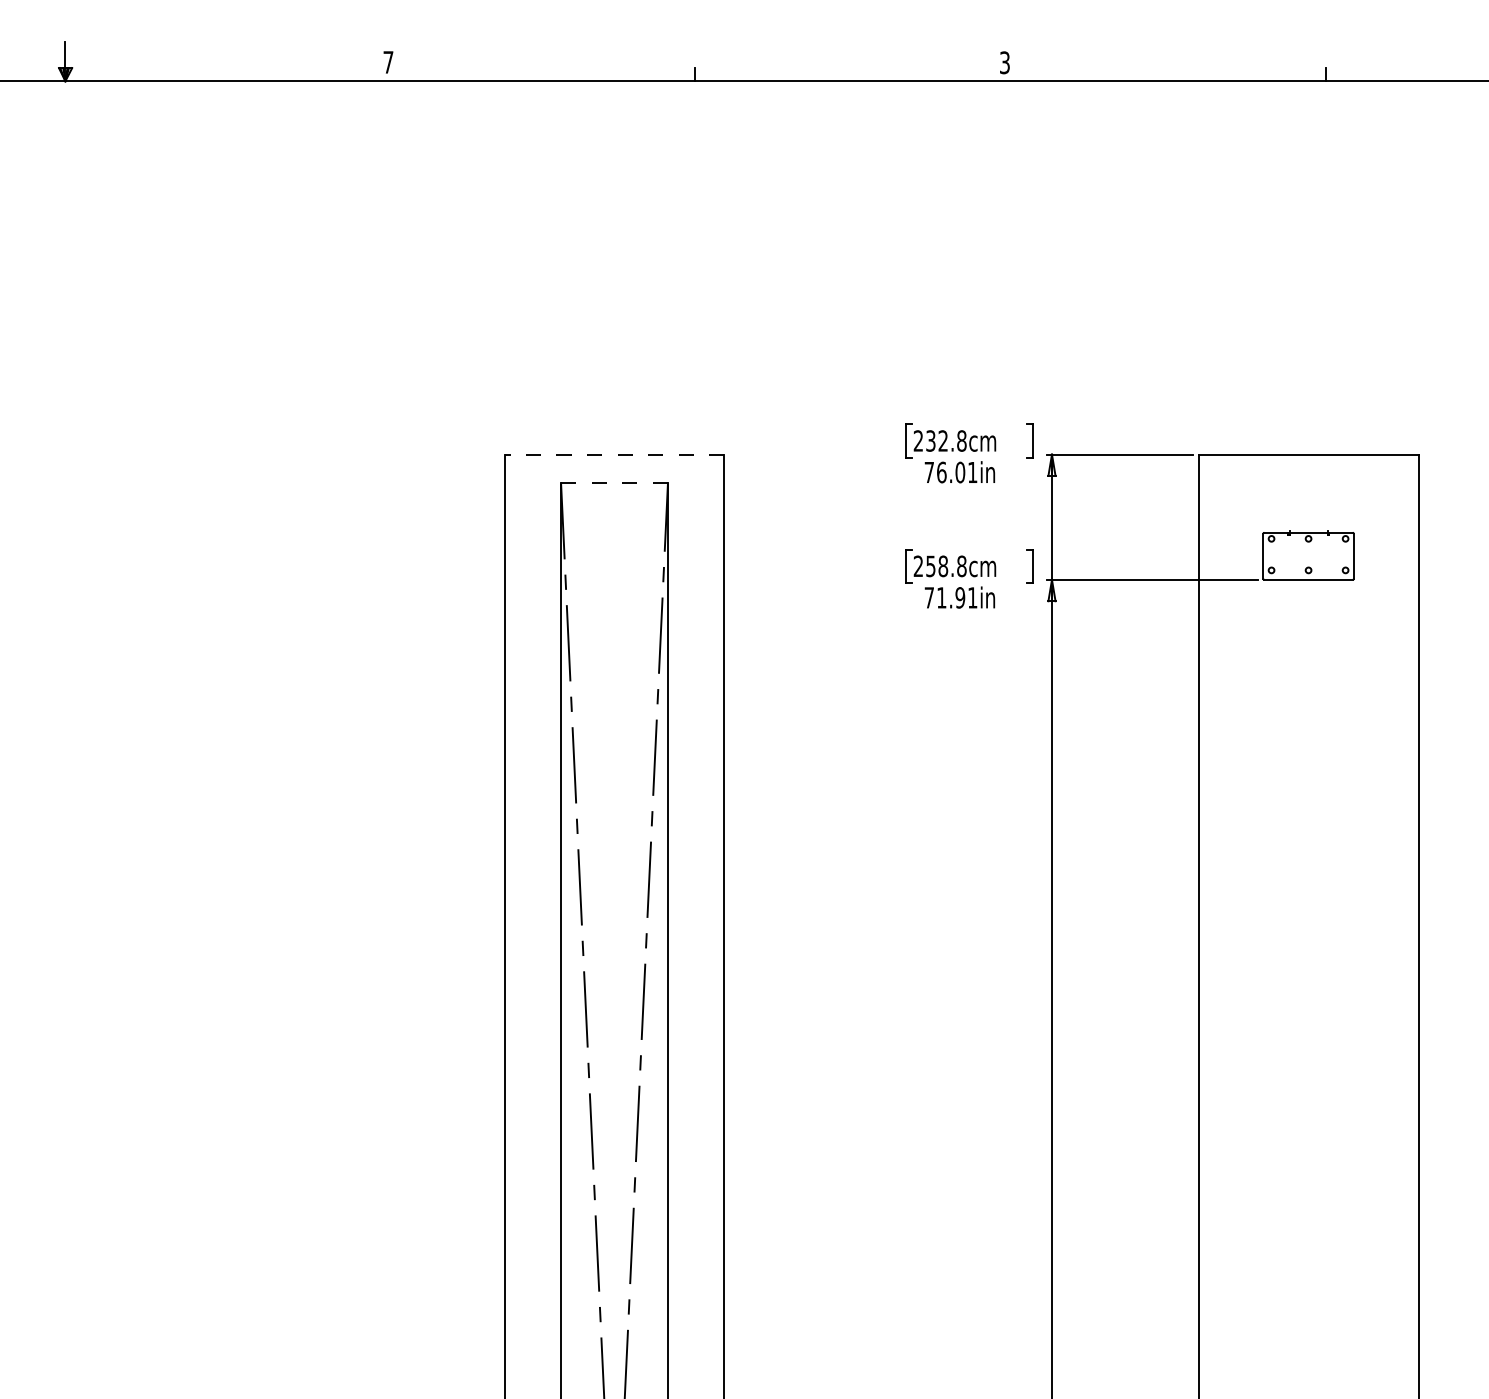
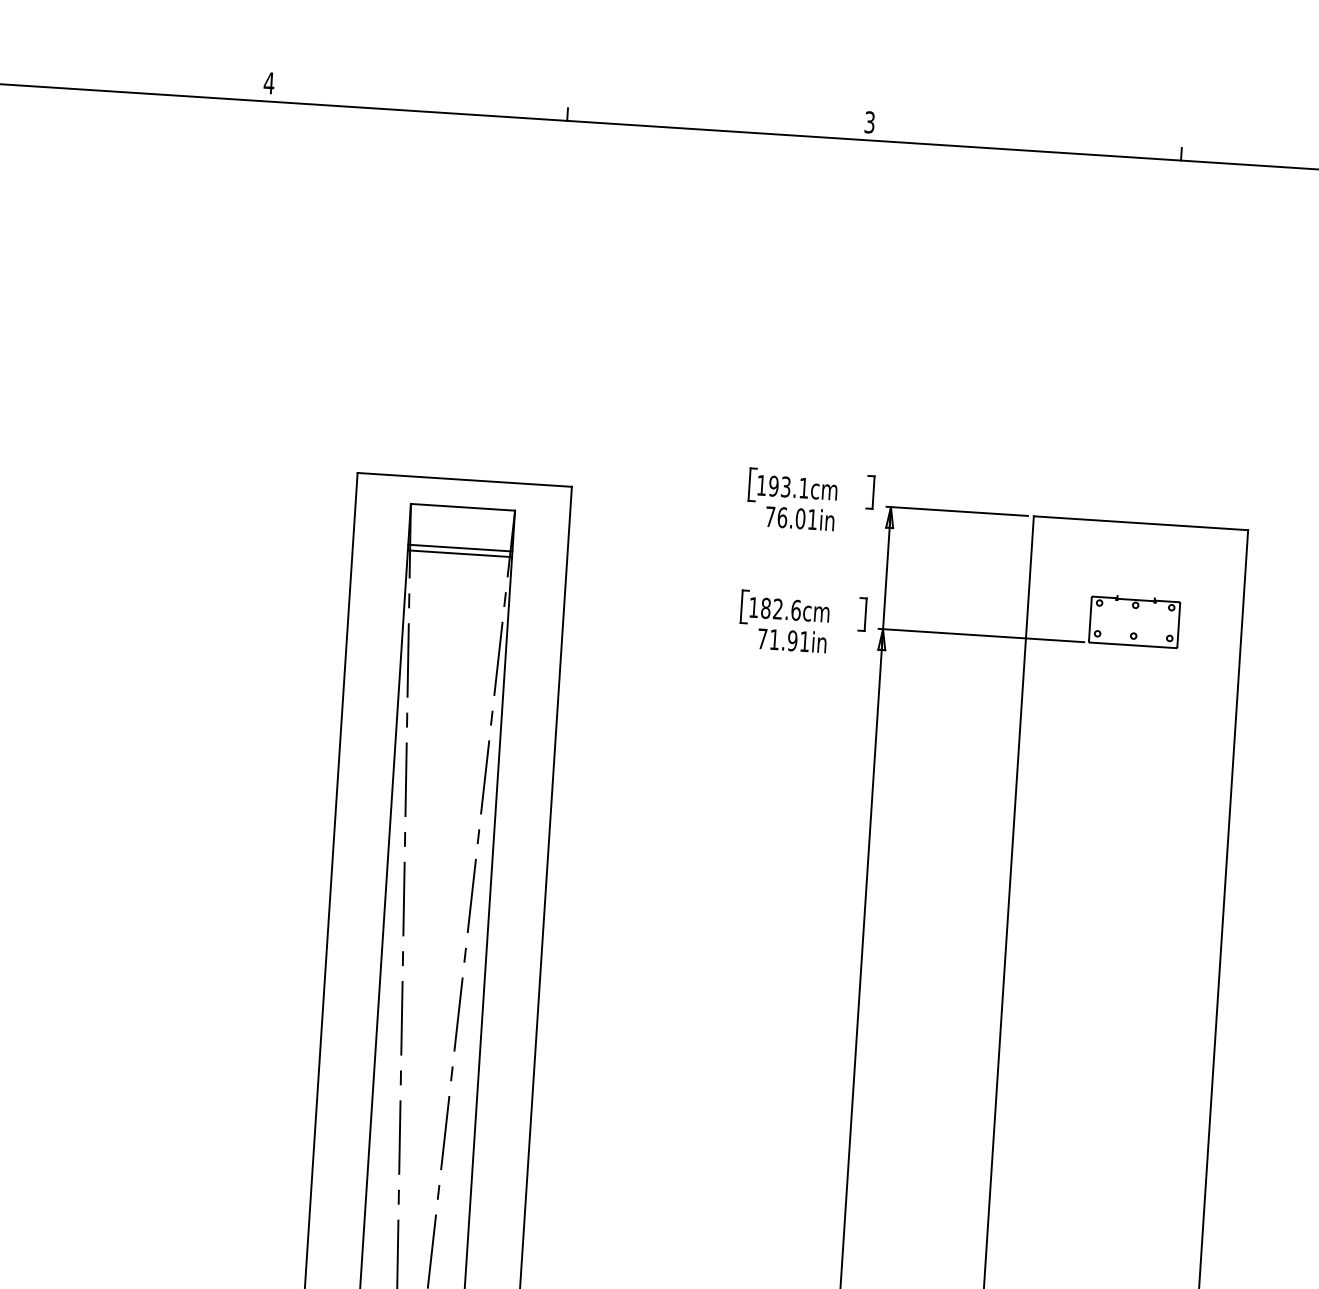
text: (388, 62) -> (269, 83), 7 -> 4
text: (939, 440) -> (782, 486), 232.8cm -> 193.1cm
line: (614, 454) -> (464, 479), dashed -> solid
line: (615, 483) -> (463, 507), dashed -> solid
line: (614, 524) -> (460, 547), added
line: (614, 530) -> (459, 553), added
text: (939, 566) -> (774, 609), 258.8cm -> 182.6cm

